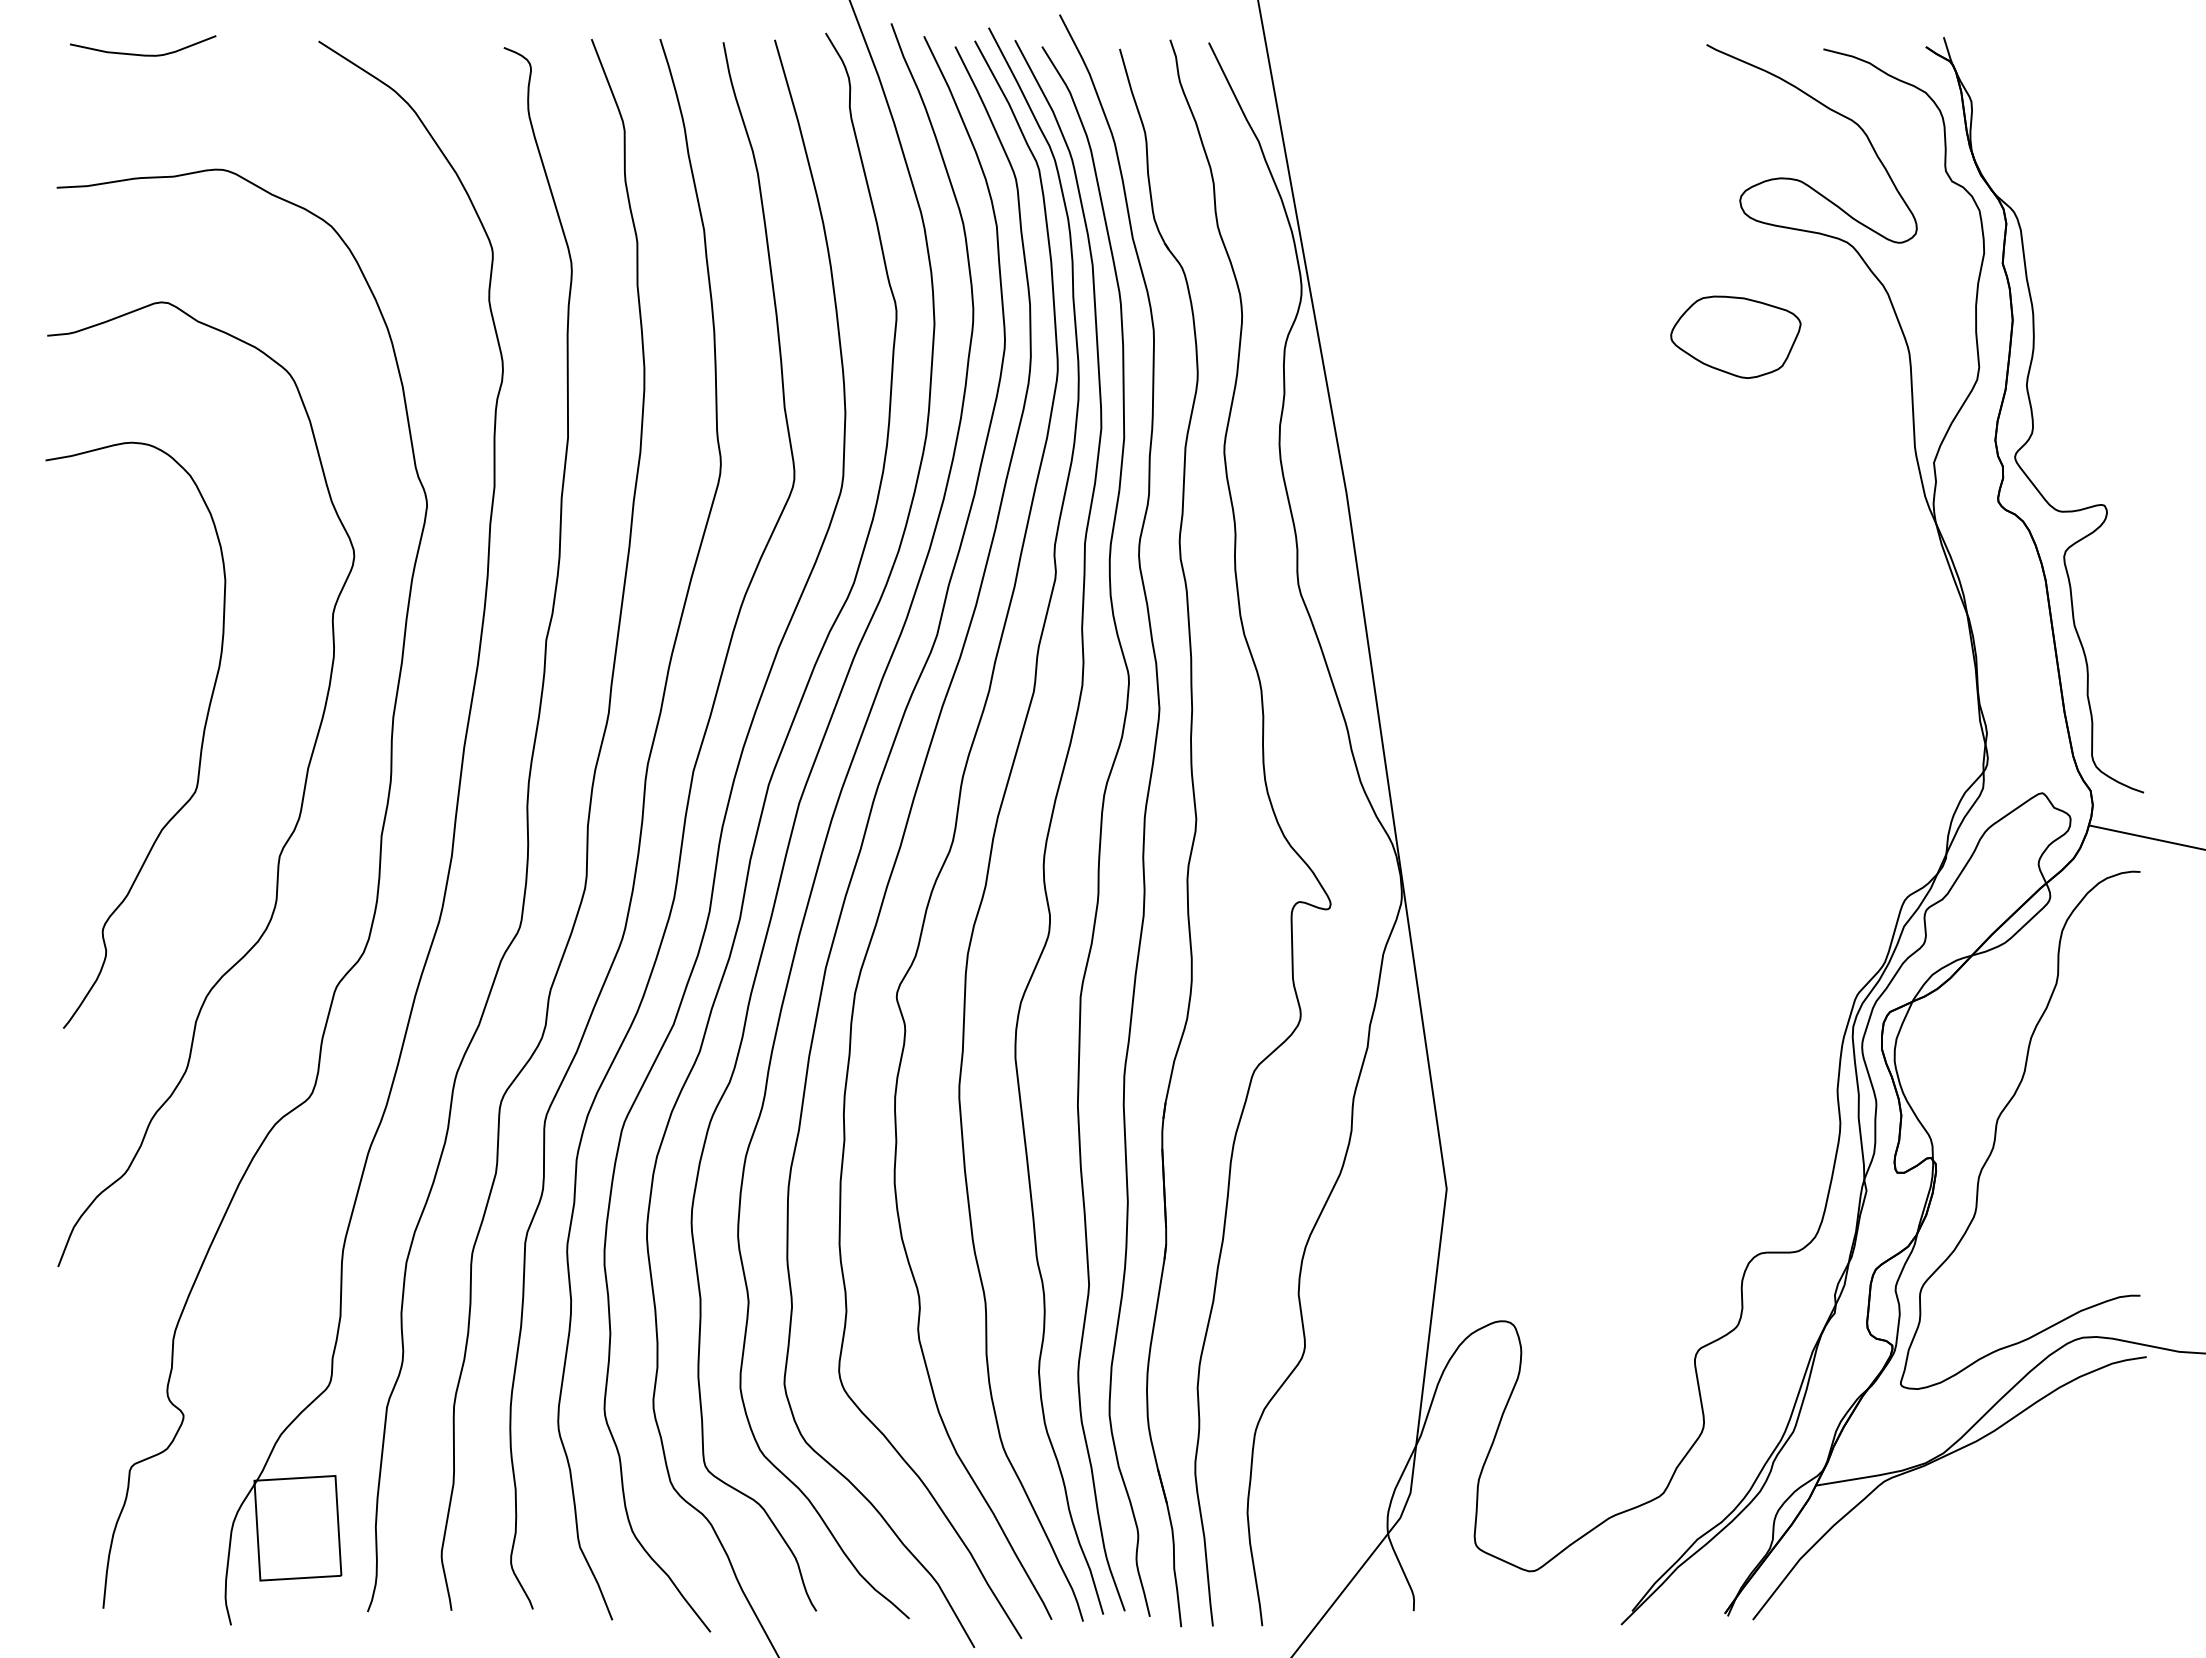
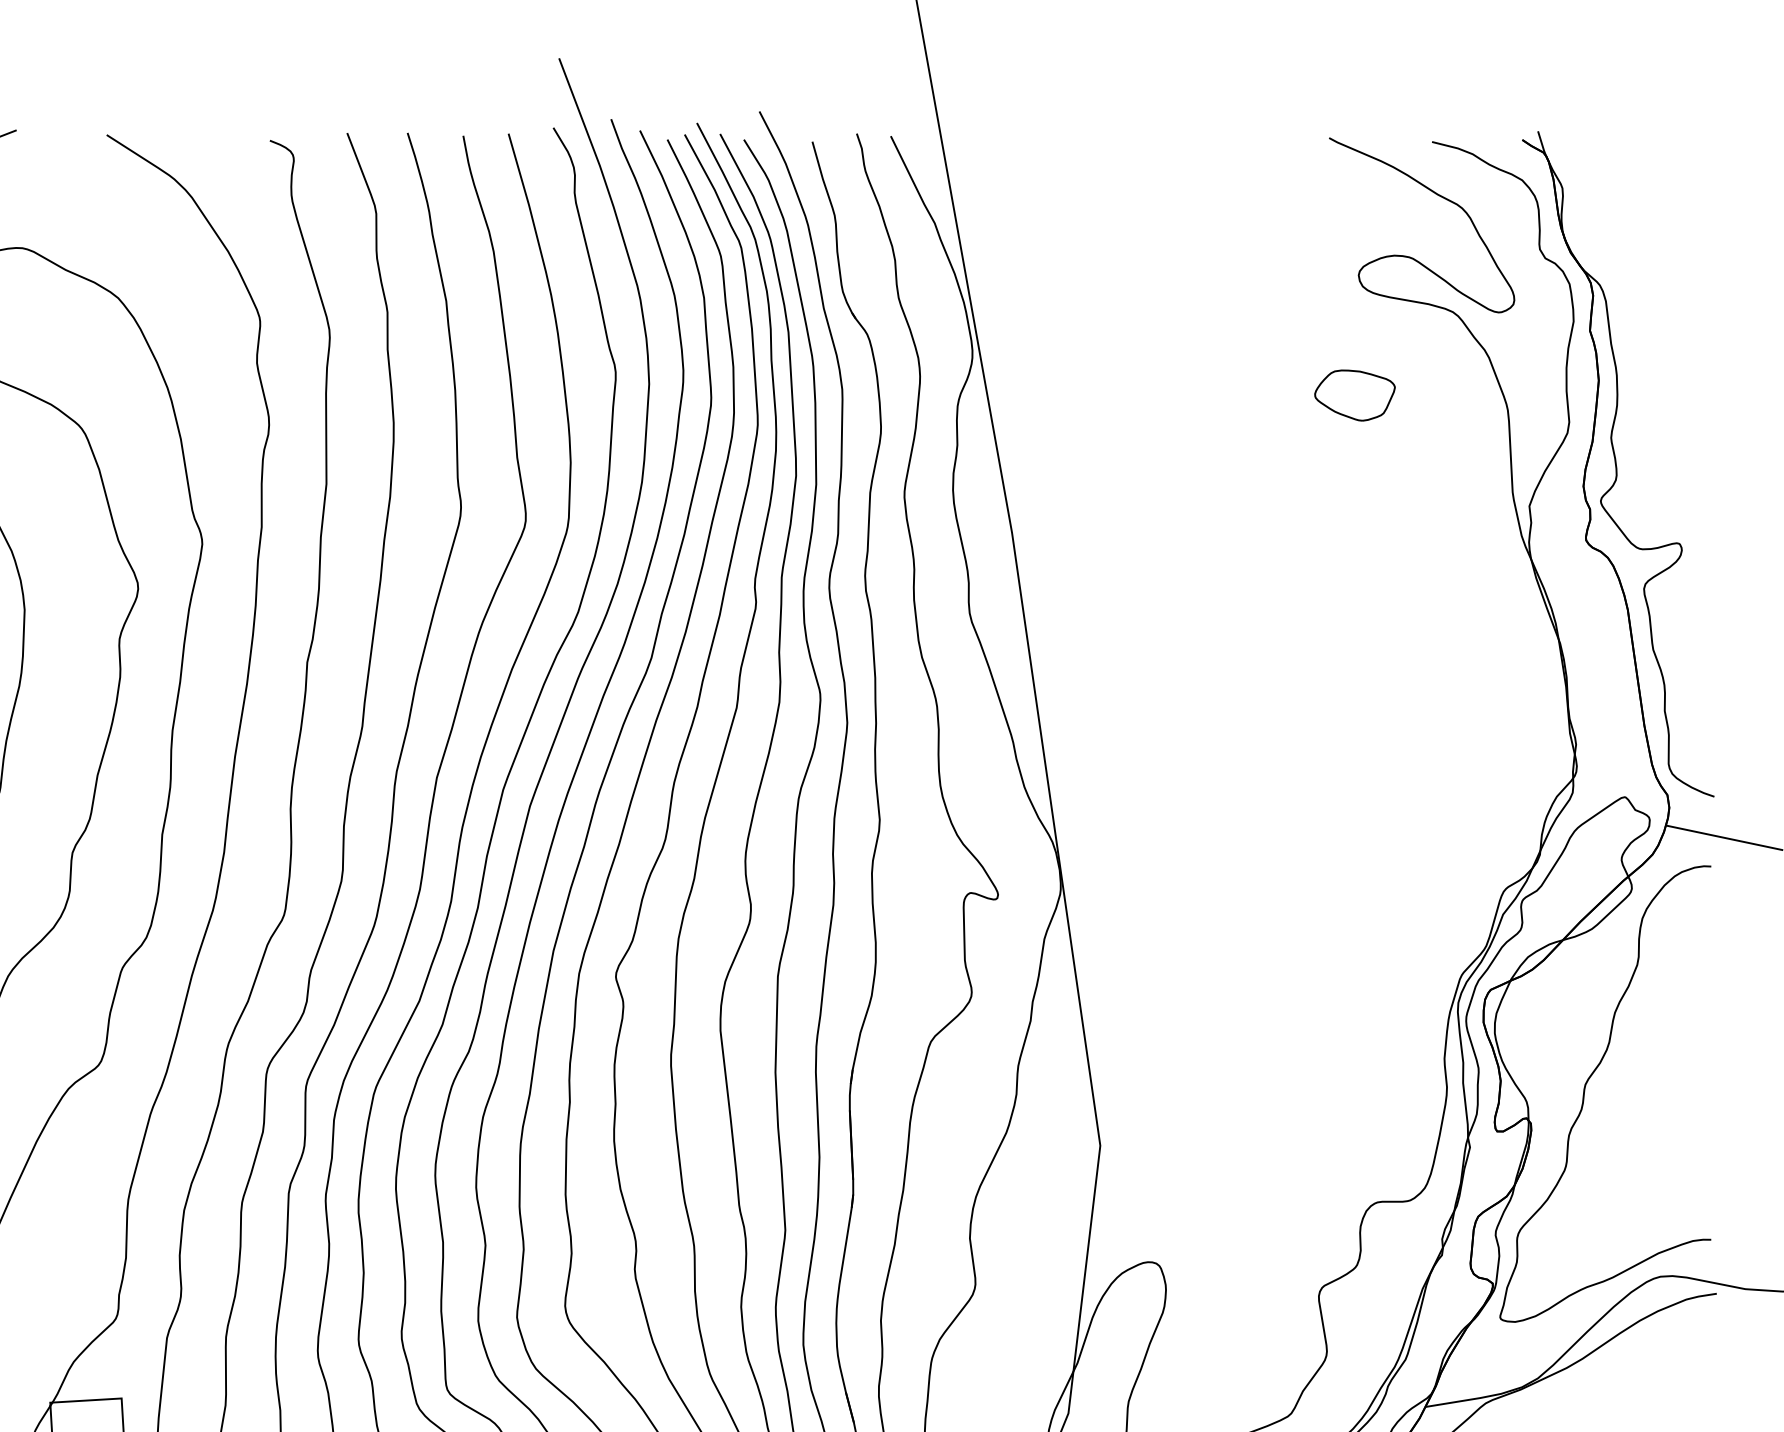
part: (1735, 336) -> (1354, 394), size x0.7

